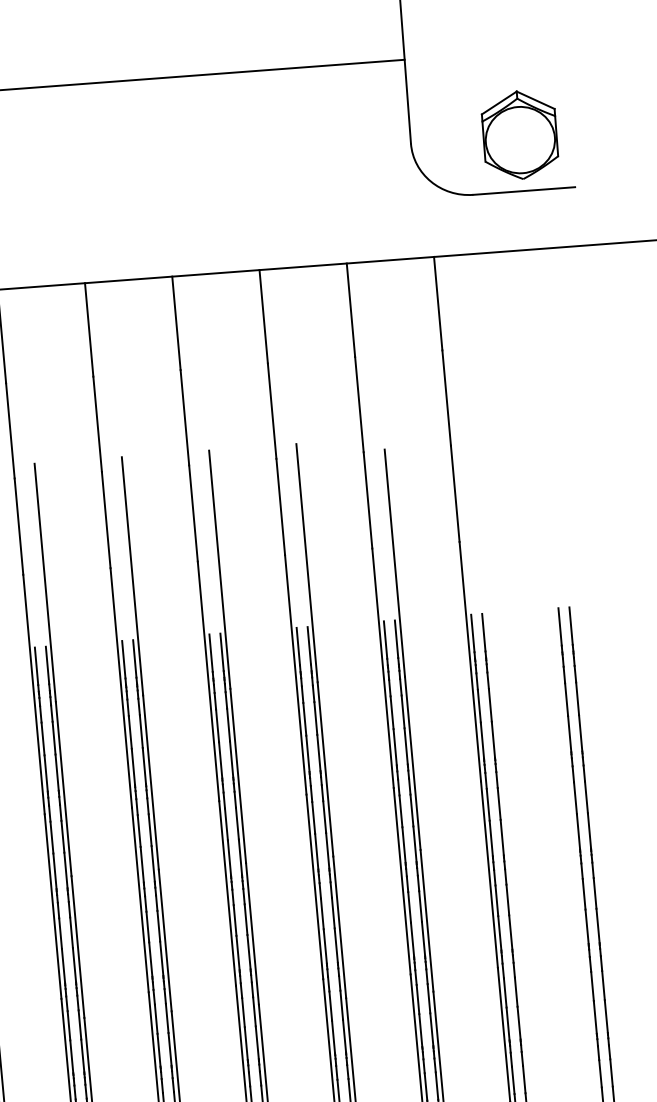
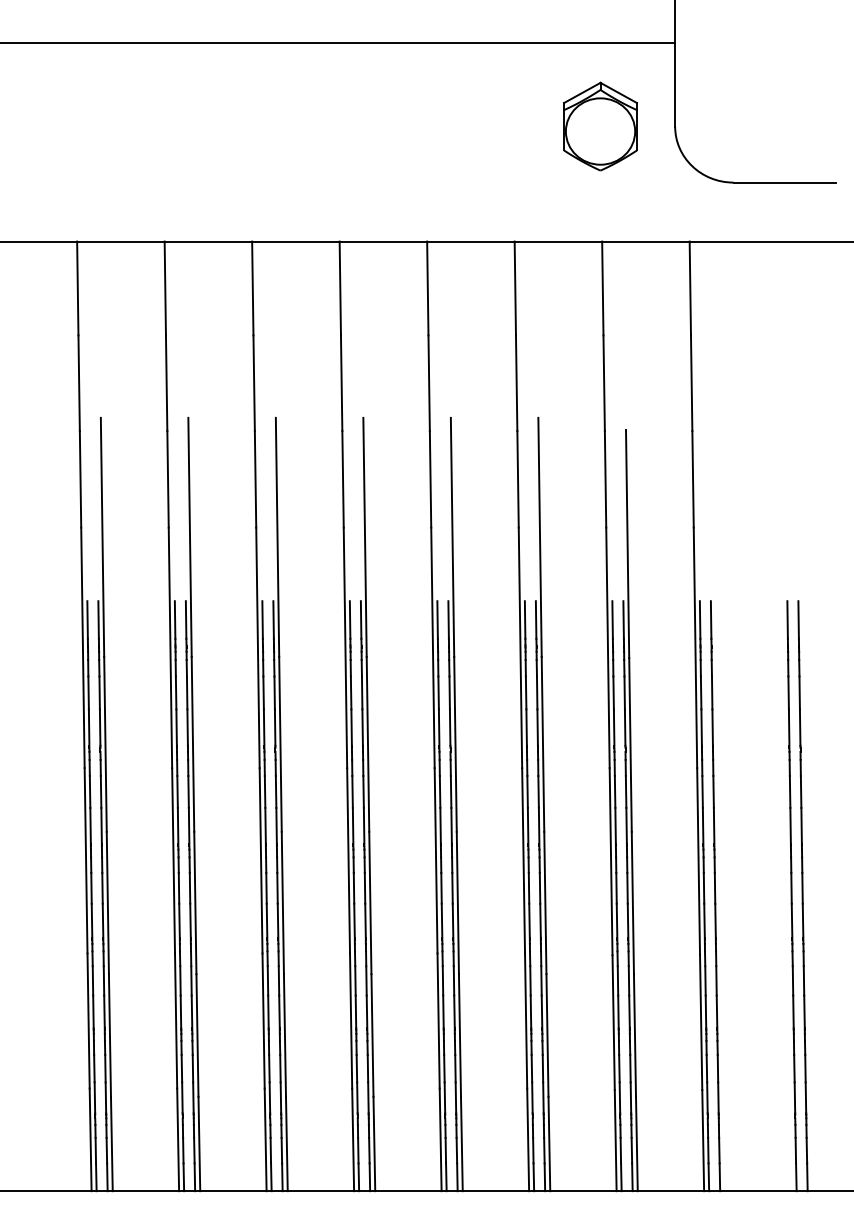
part: (519, 135) -> (600, 126), moved

